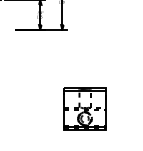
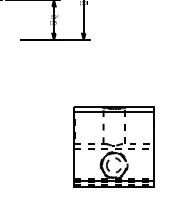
part: (84, 108) -> (113, 145), size x1.43

